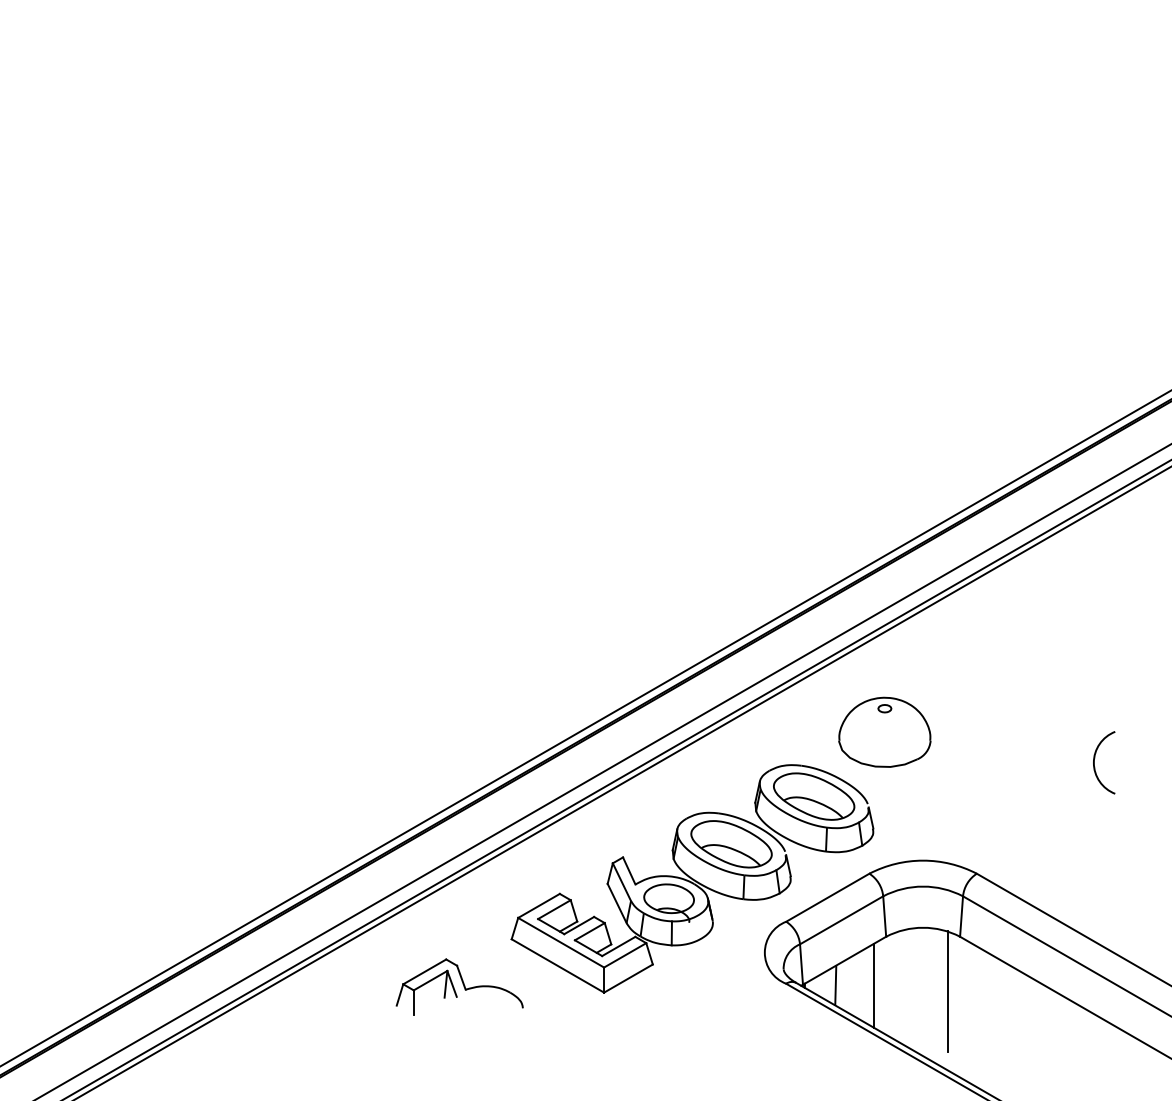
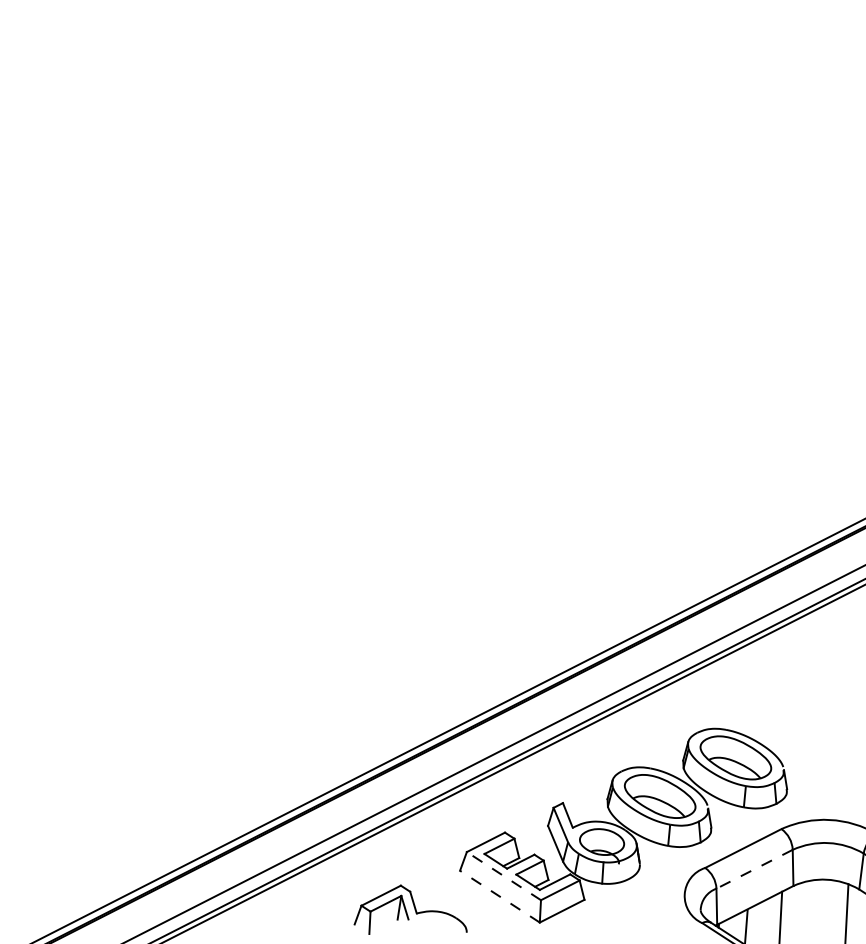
part: (884, 731) -> (801, 703), removed
line: (841, 920) -> (754, 869), solid -> dashed
line: (561, 942) -> (504, 875), solid -> dashed
line: (557, 965) -> (499, 896), solid -> dashed

